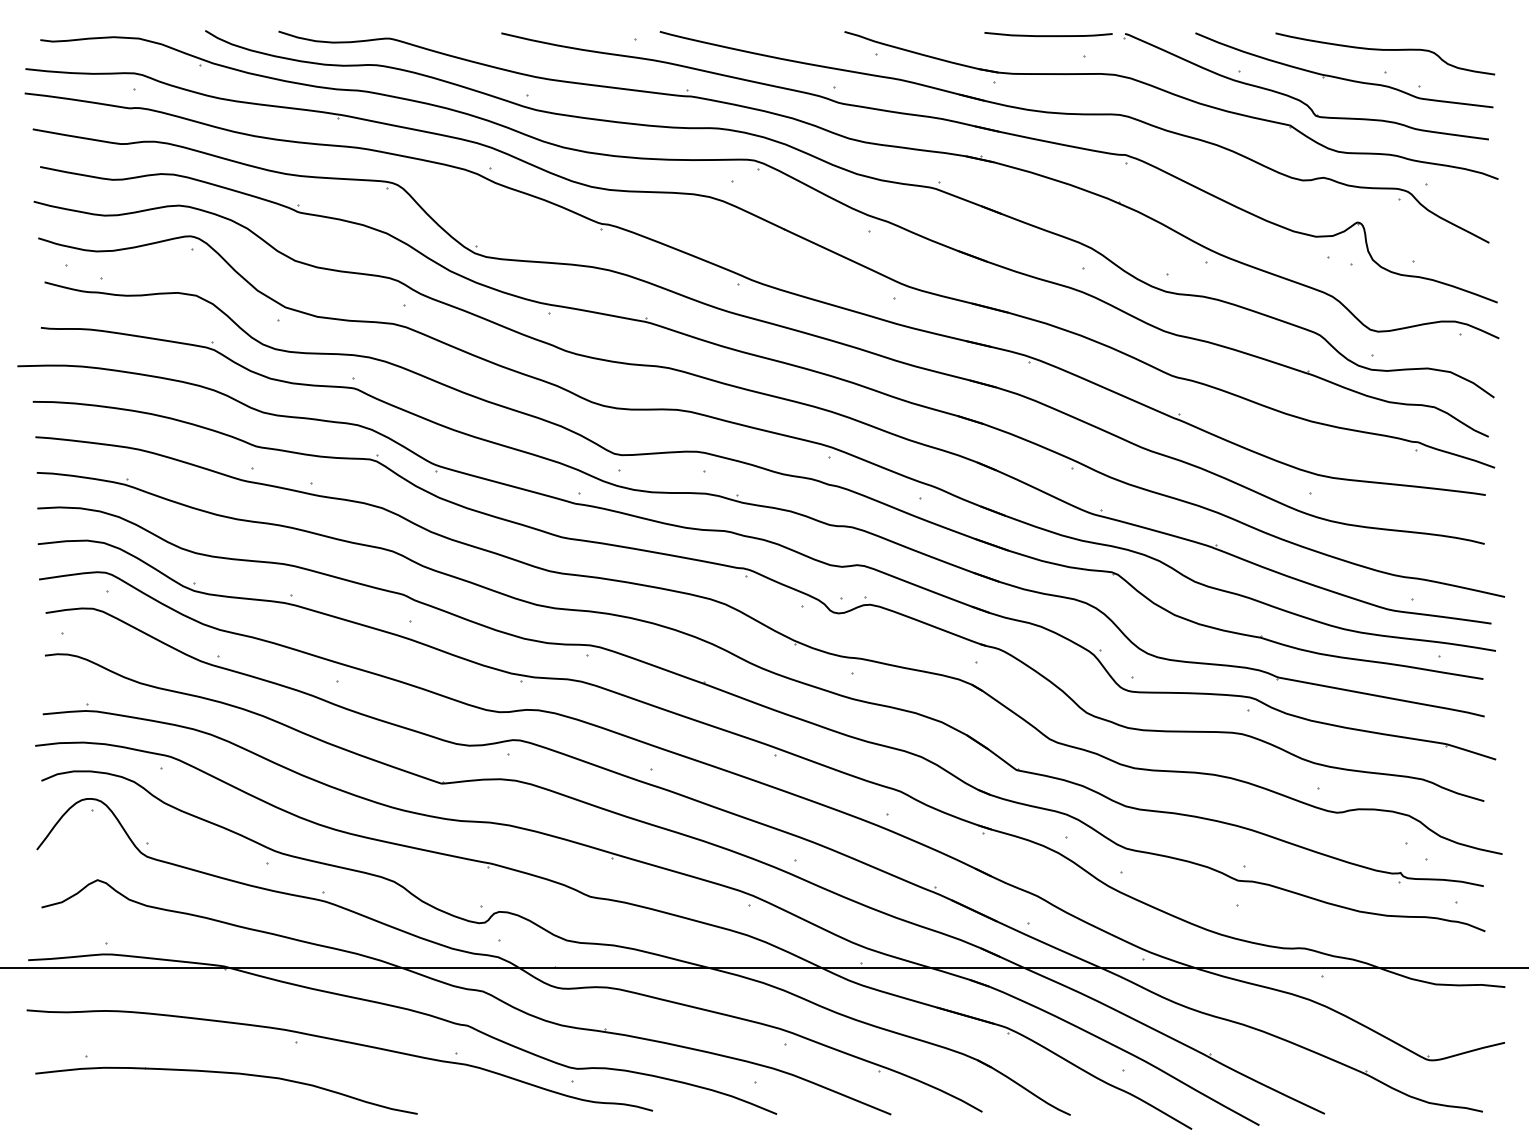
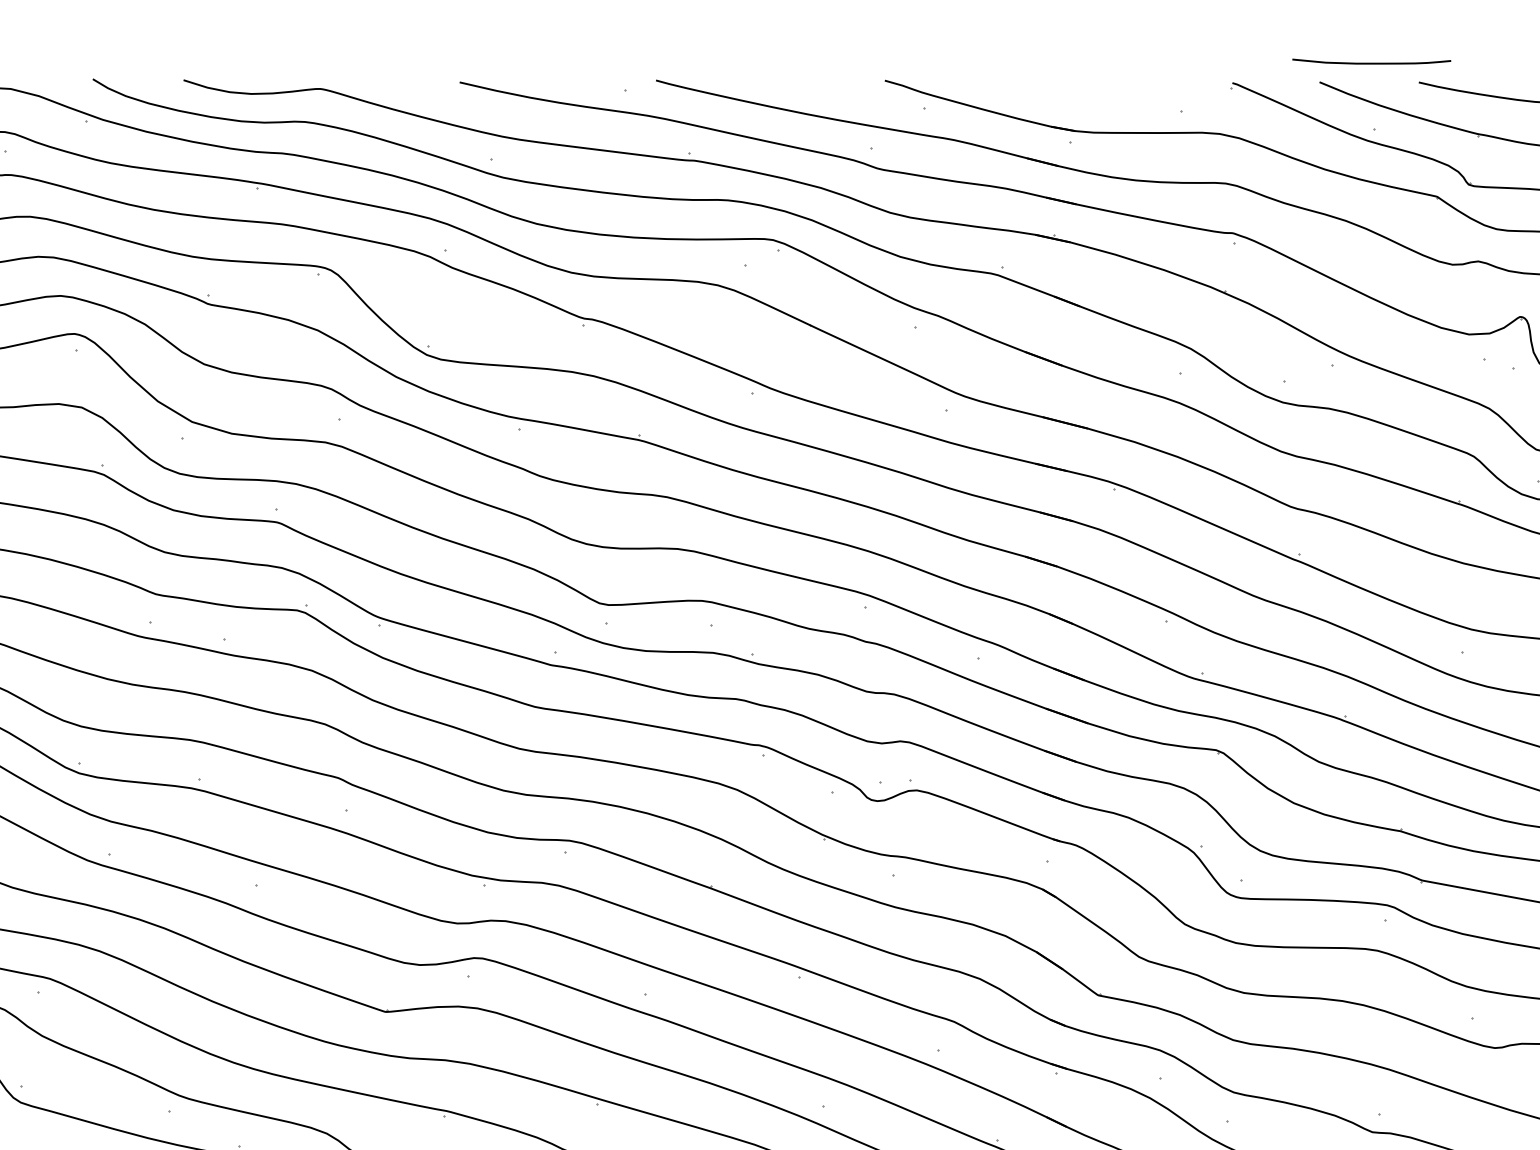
curve: (1048, 35) -> (1371, 62), moved

